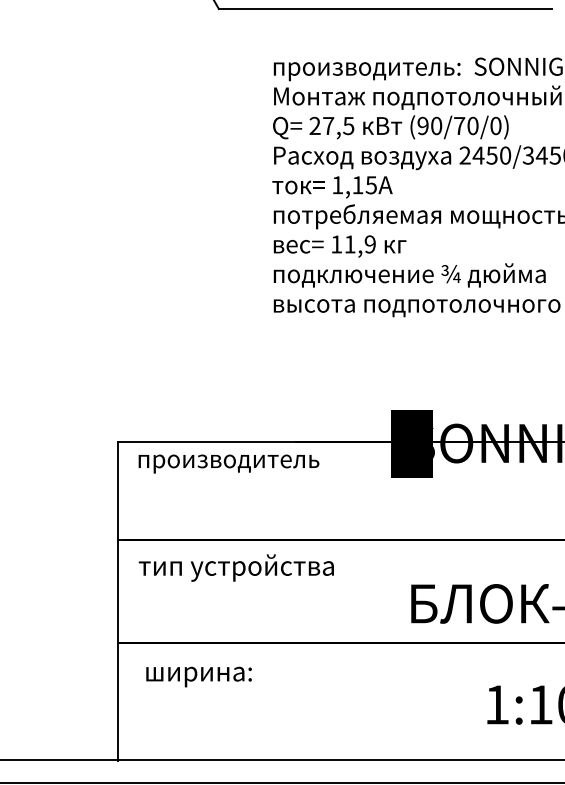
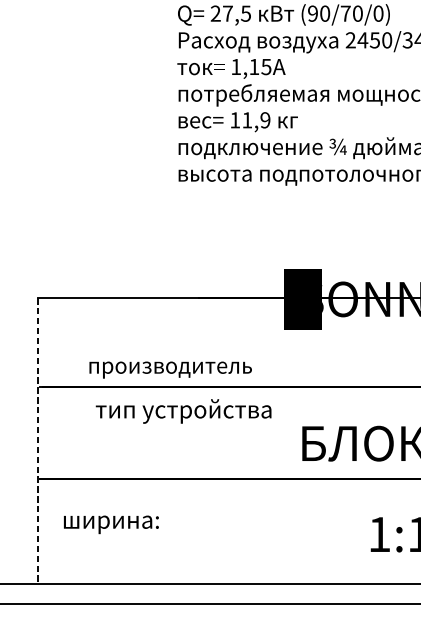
text: (228, 463) -> (170, 369), moved
text: (235, 567) -> (182, 410), moved
line: (117, 602) -> (37, 442), solid -> dashed
text: (198, 676) -> (110, 524), moved

